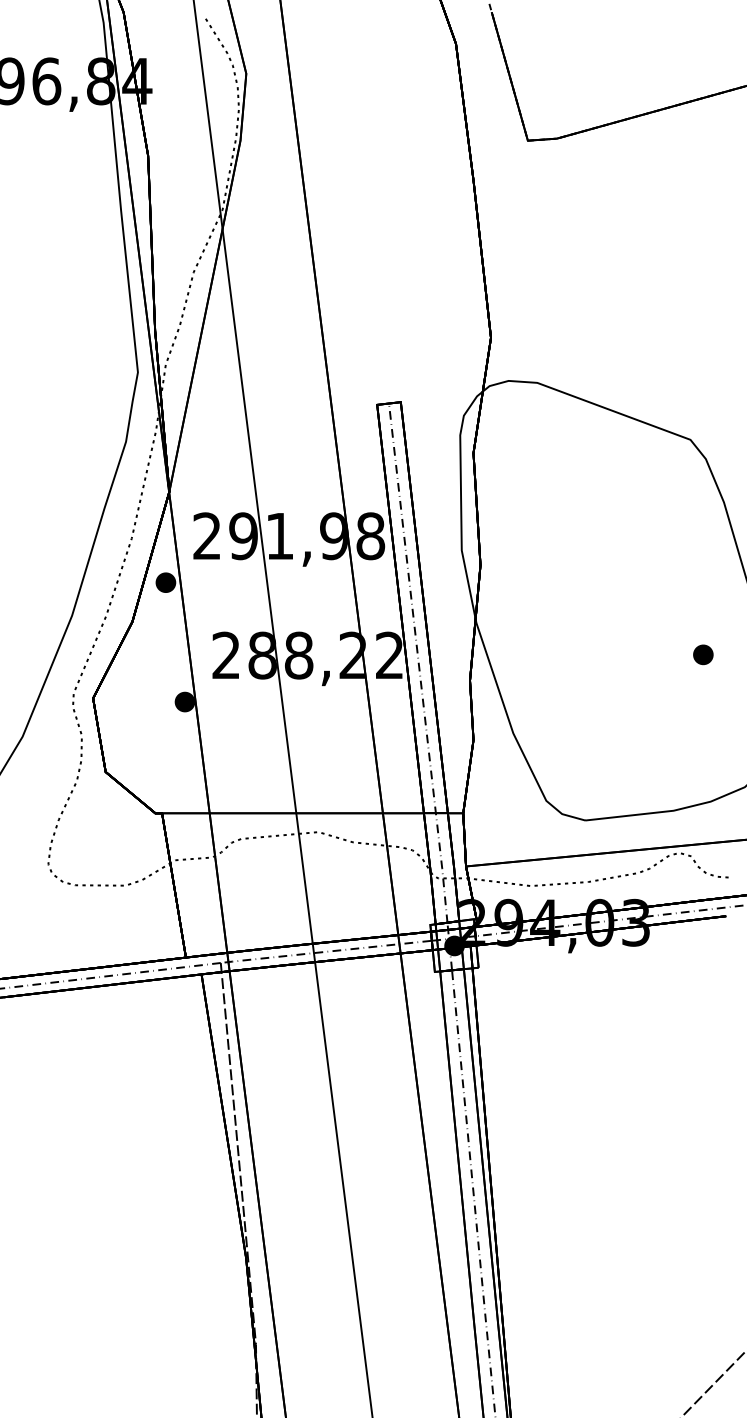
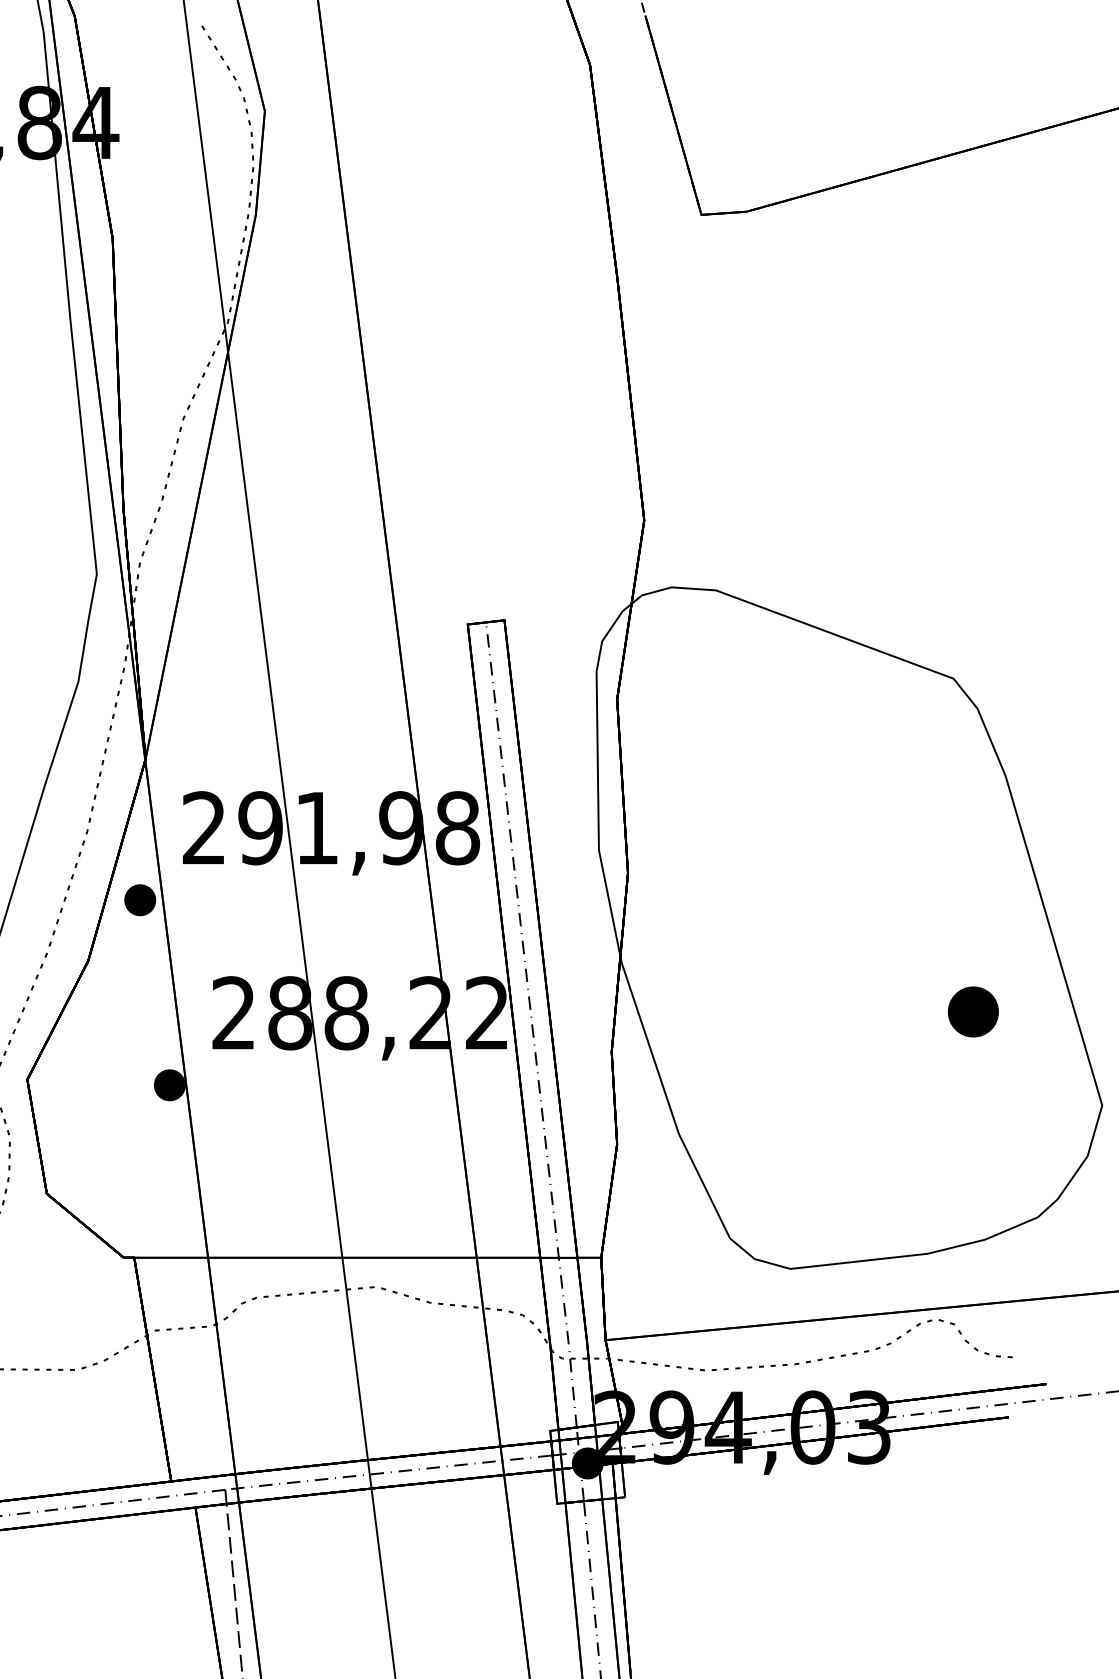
part: (703, 654) -> (973, 1011), size x1.6

